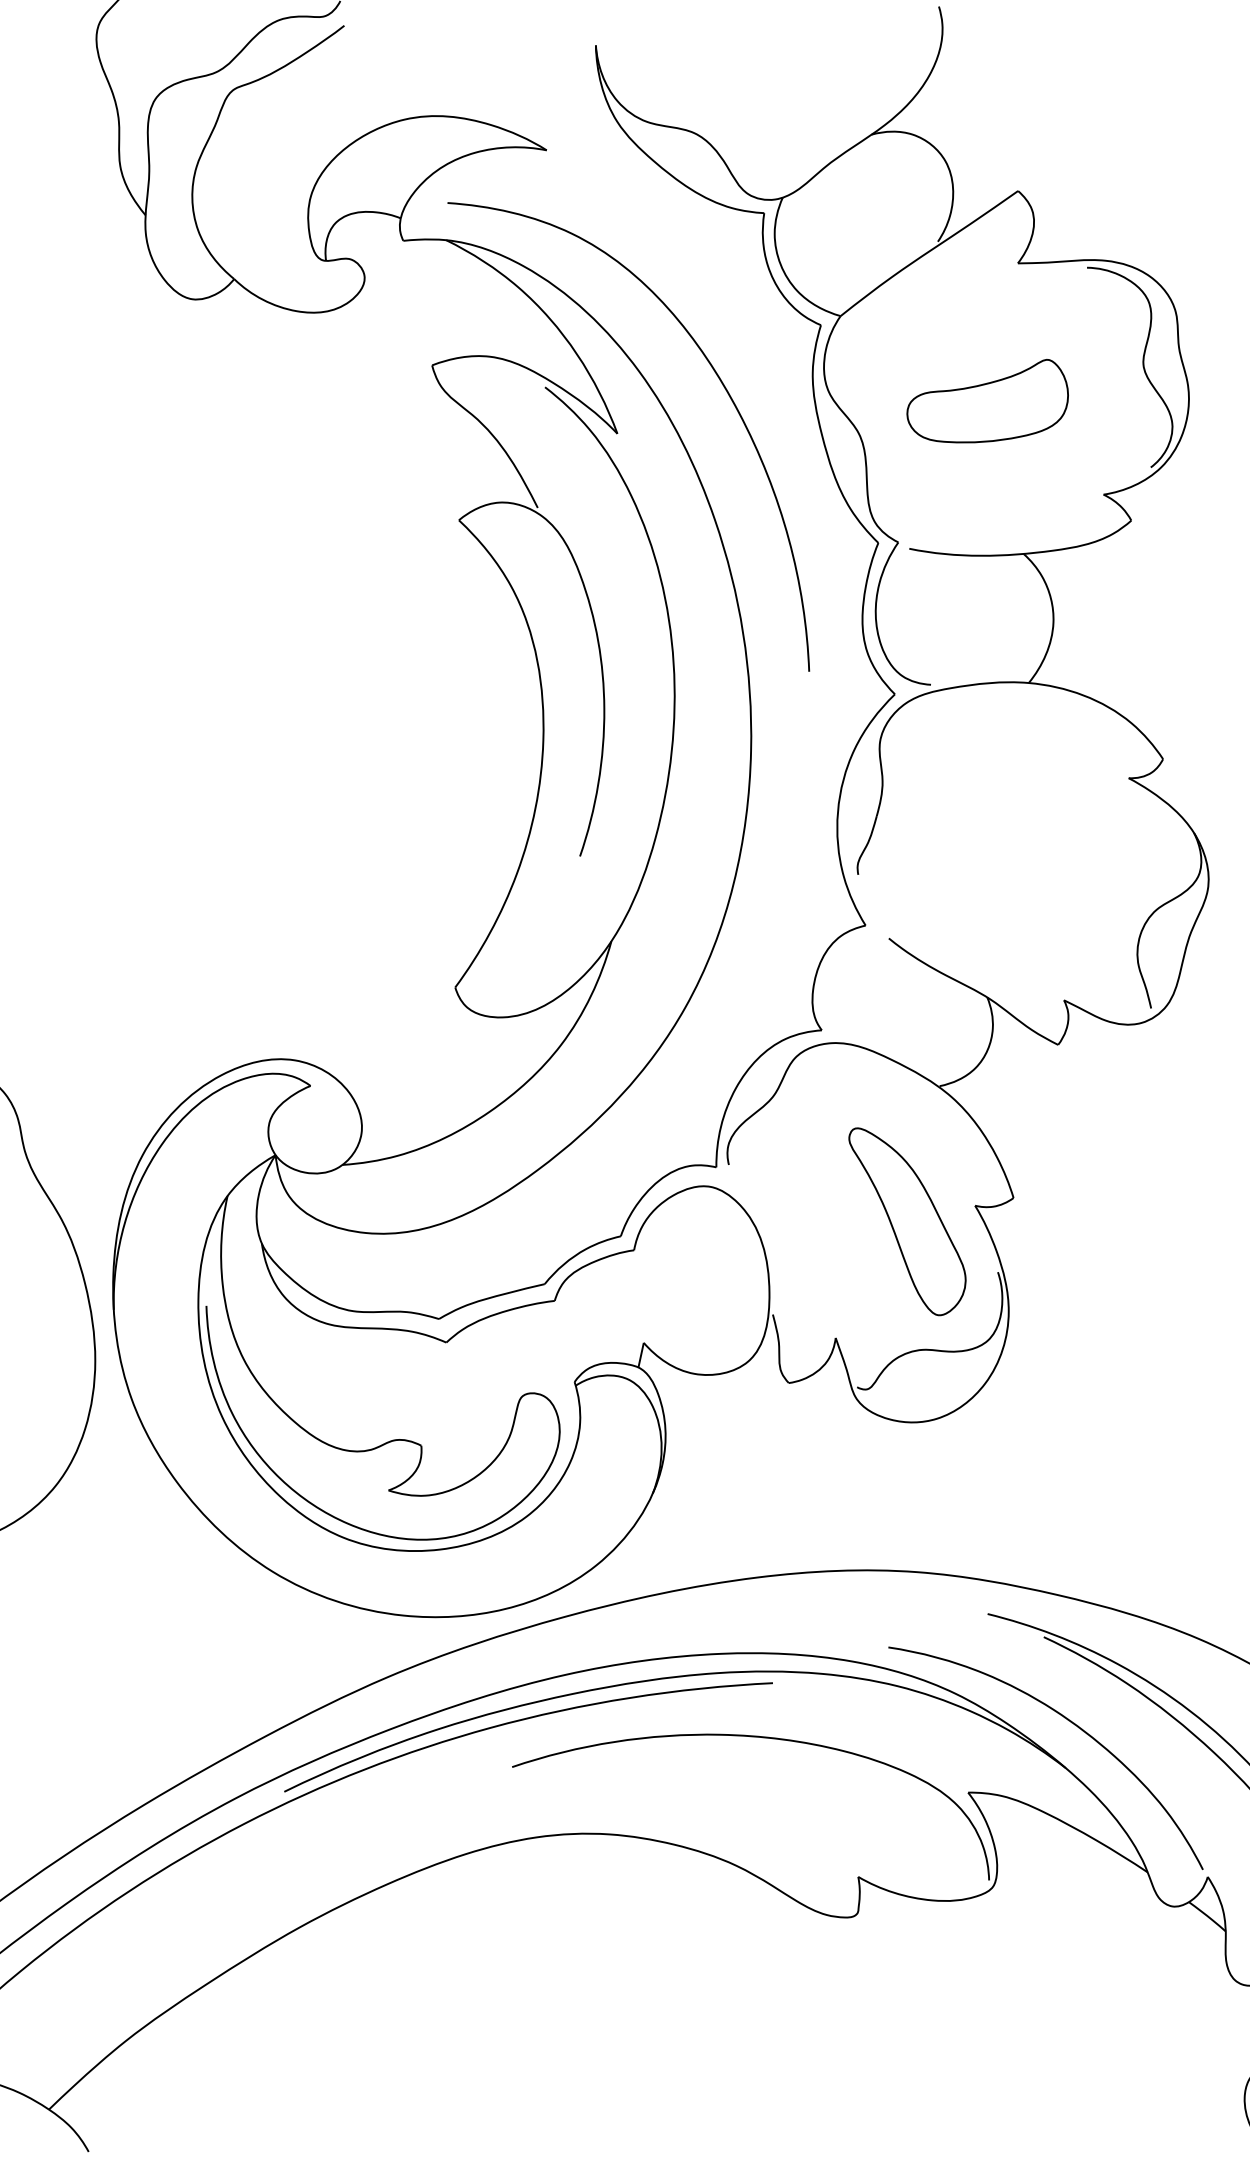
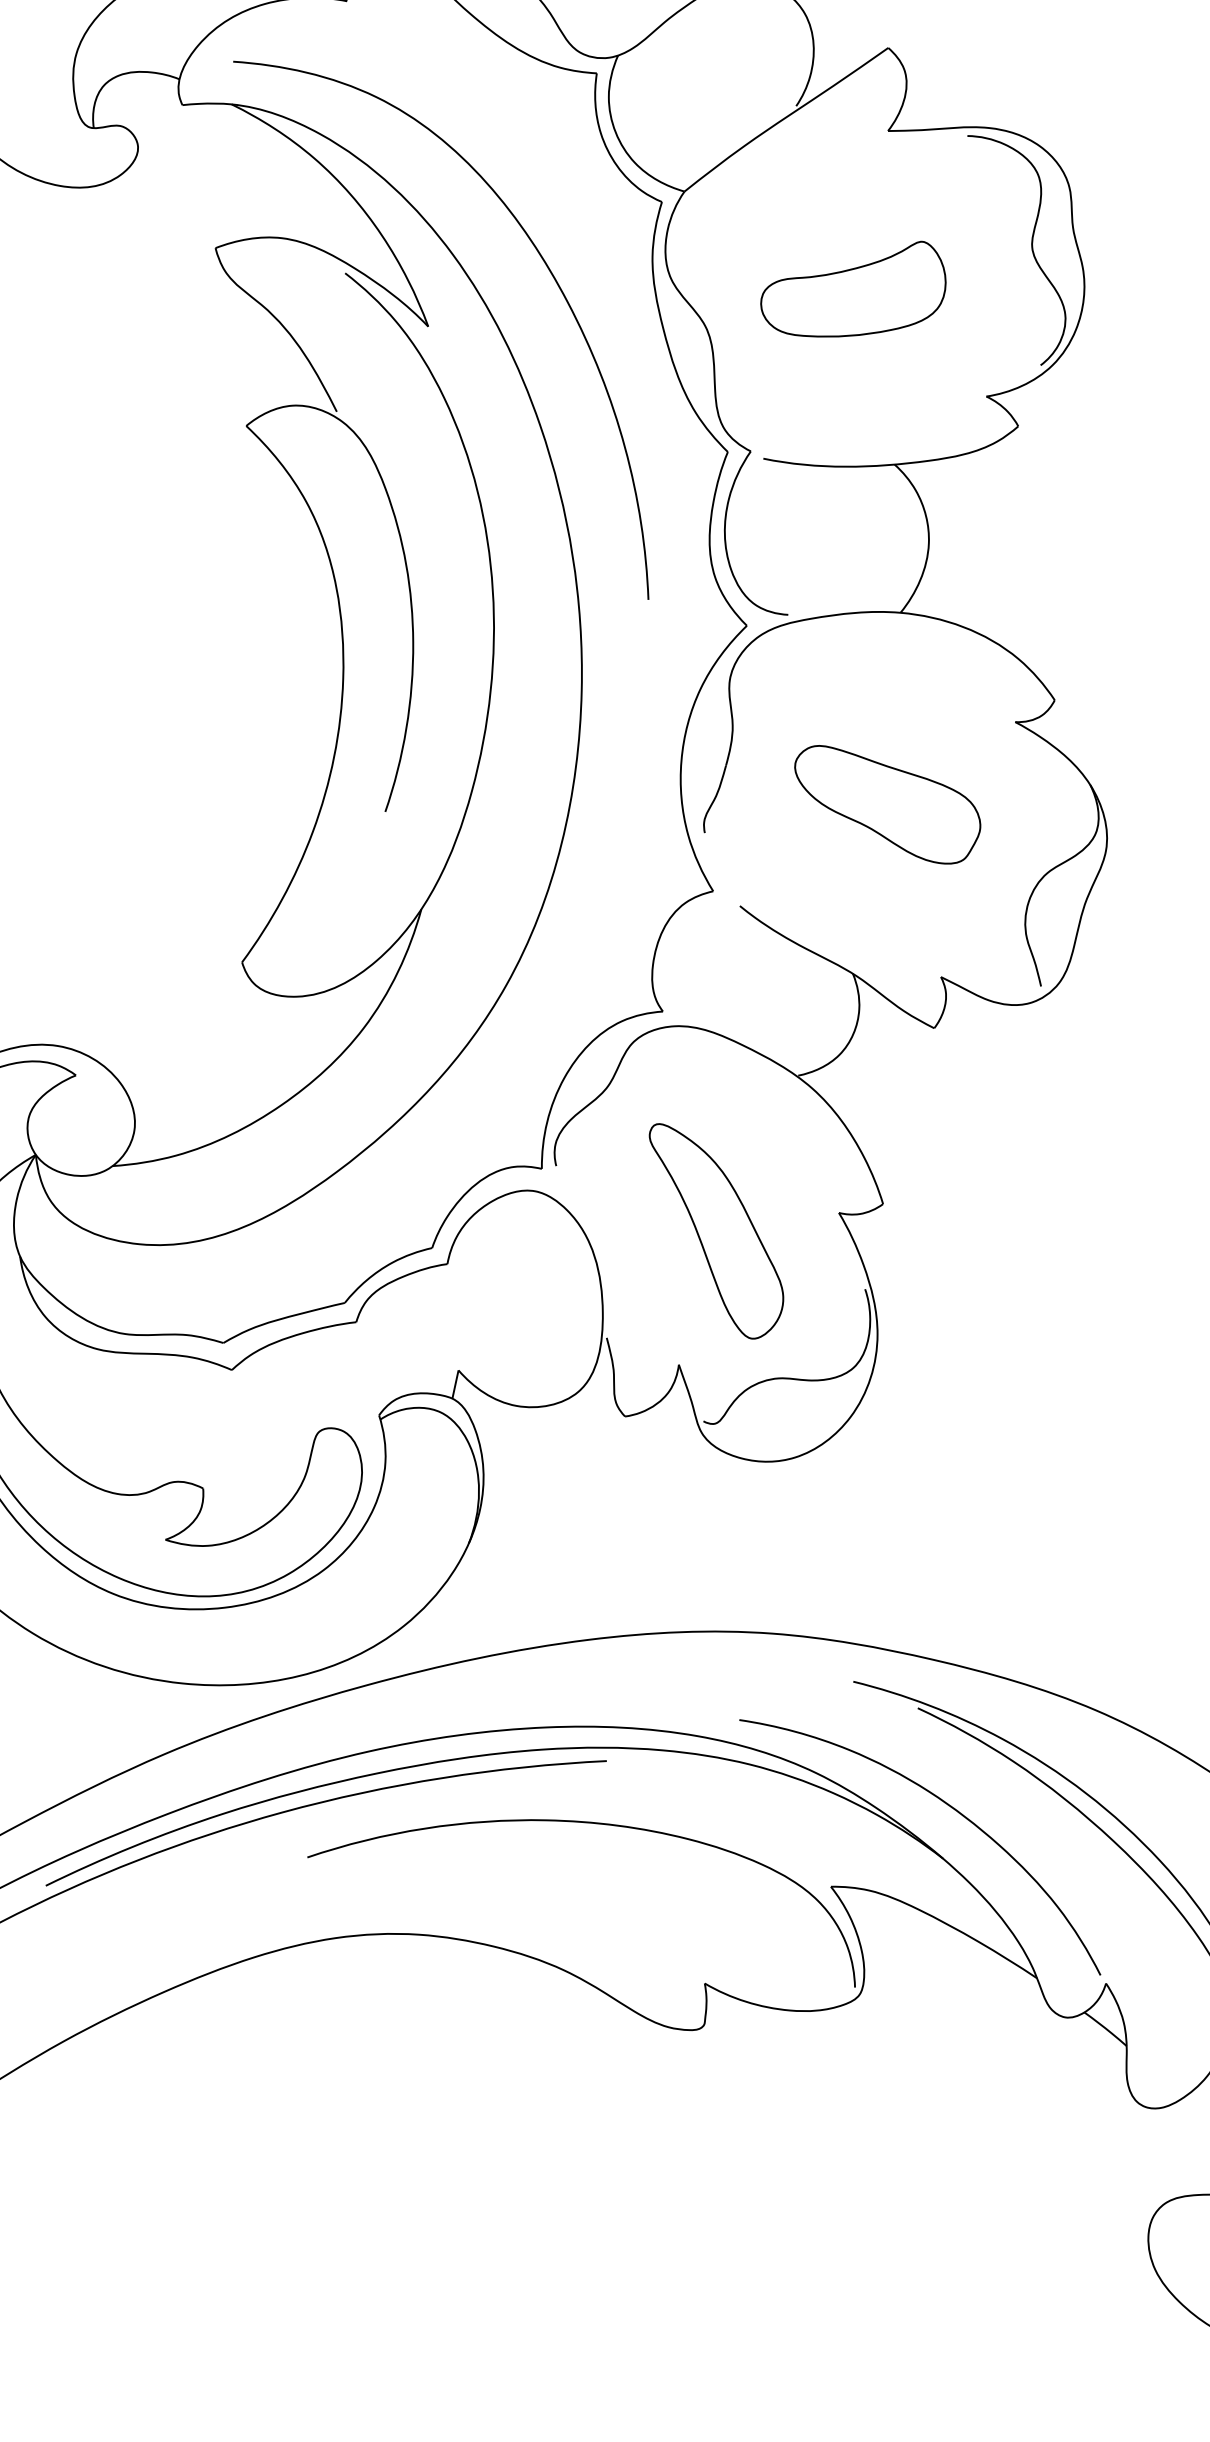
part: (1017, 850) -> (887, 805), added
part: (907, 1221) -> (716, 1231), moved

